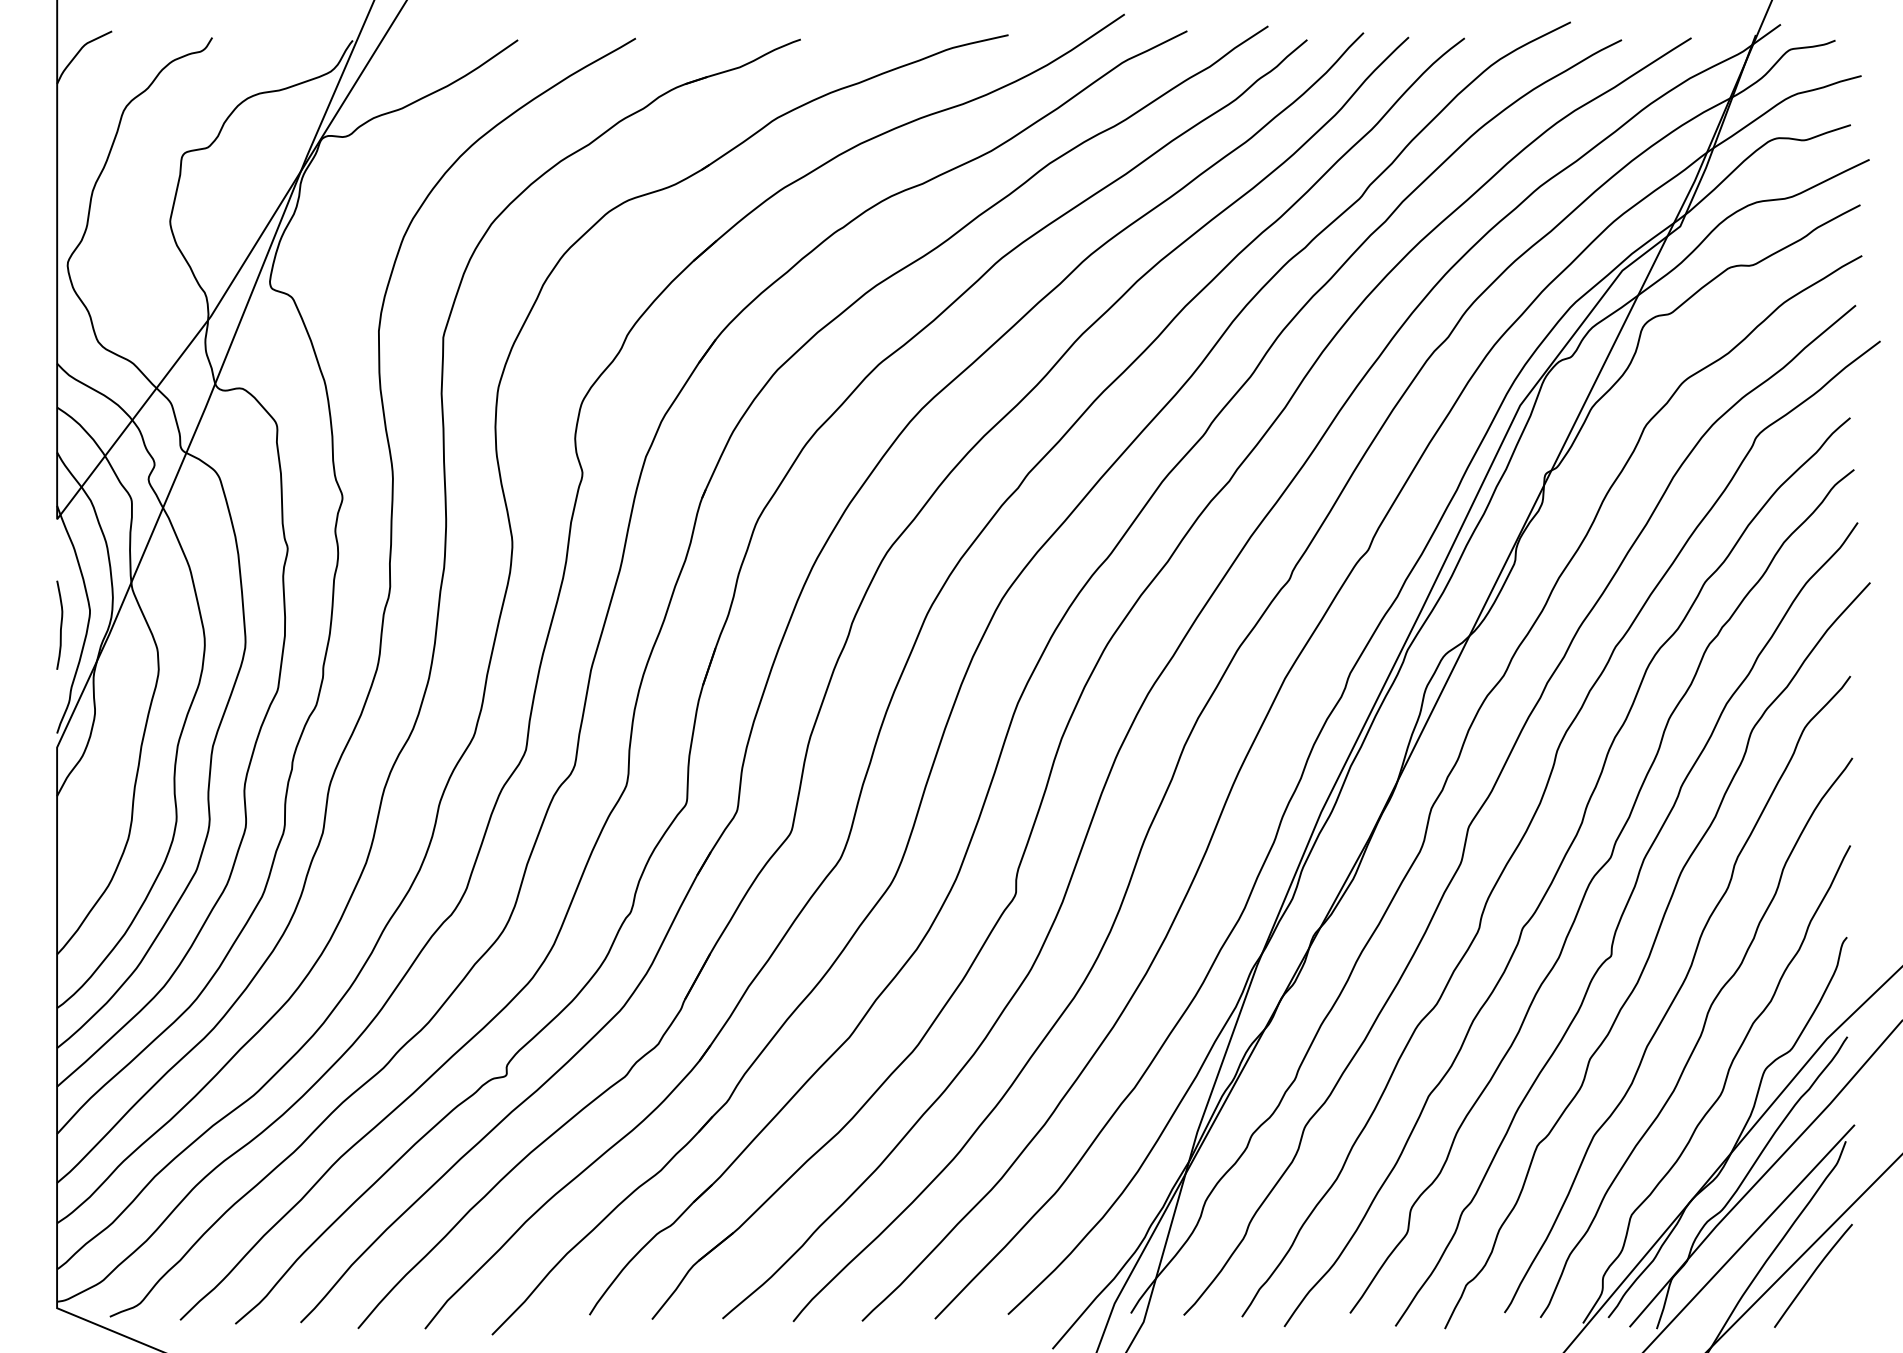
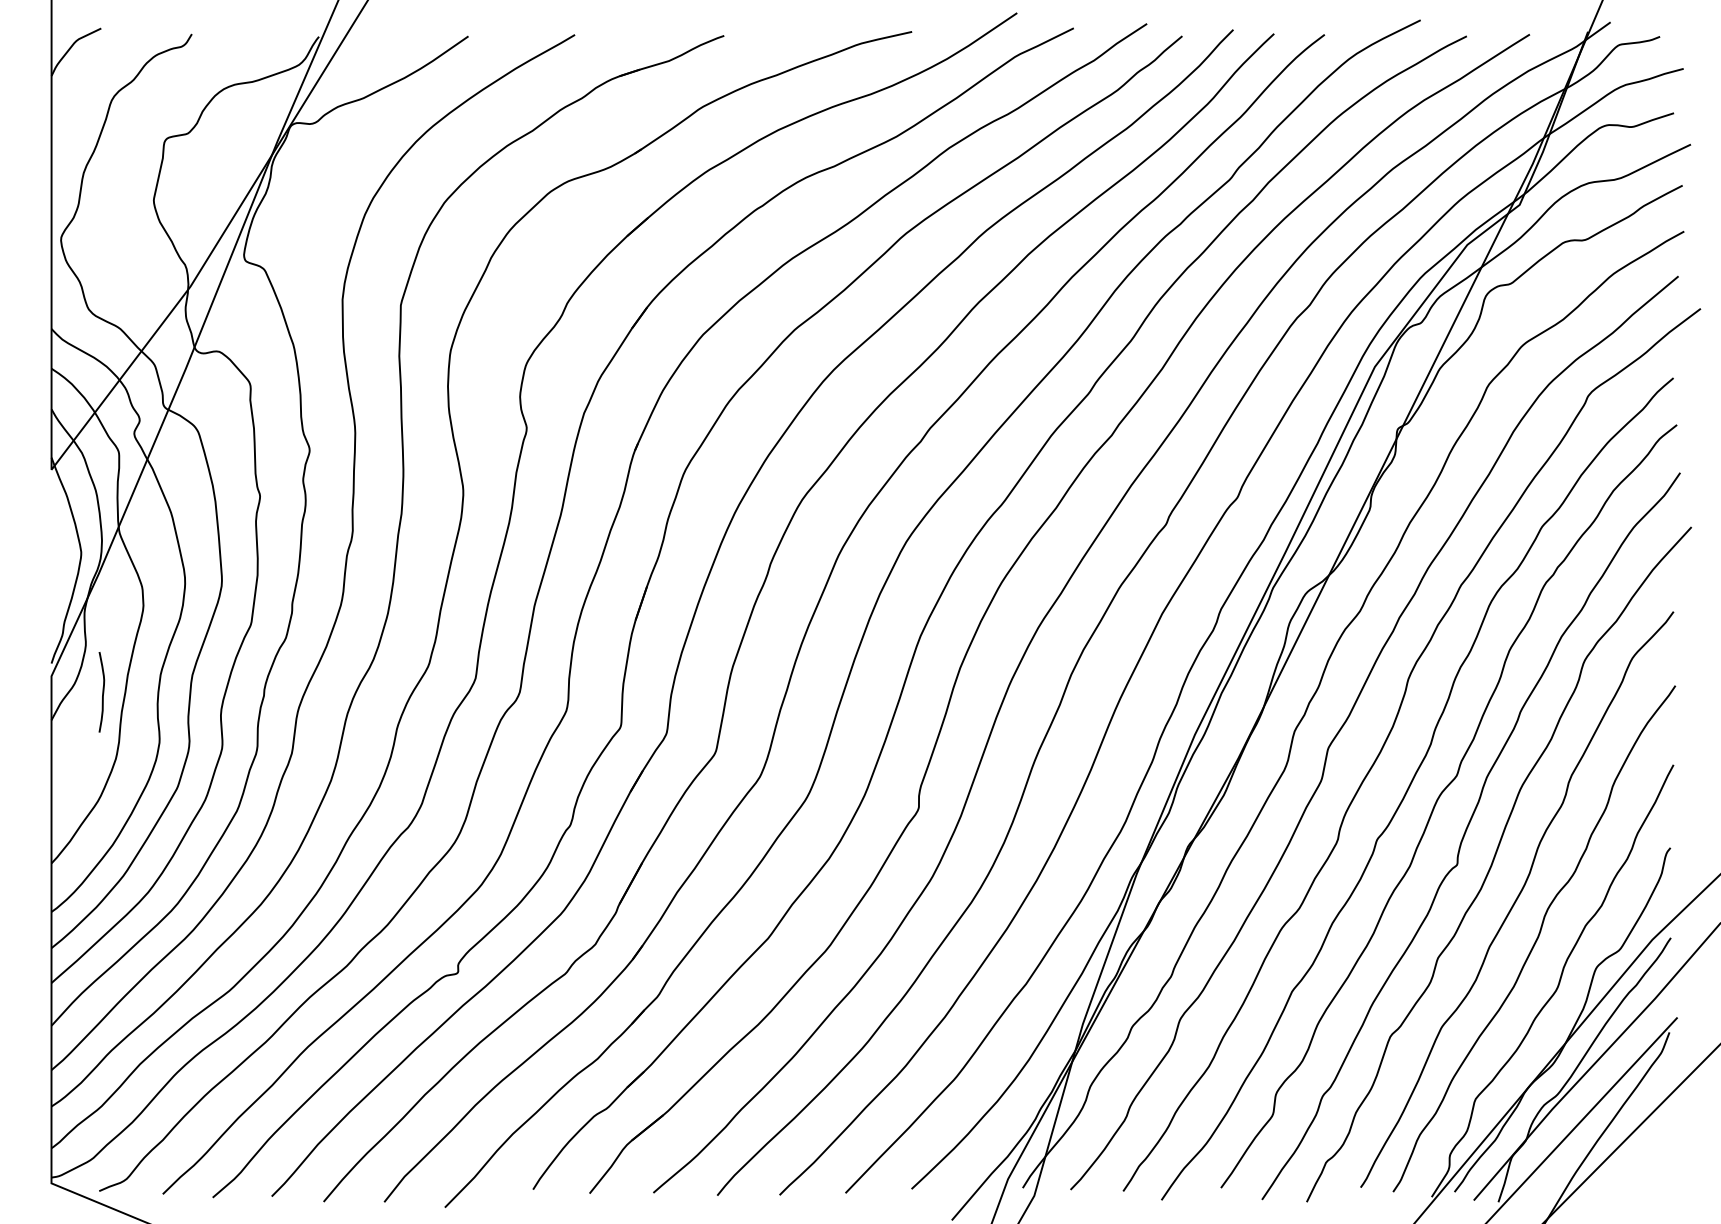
curve: (60, 624) -> (102, 691), moved
curve: (1813, 1274) -> (1640, 1152), removed

